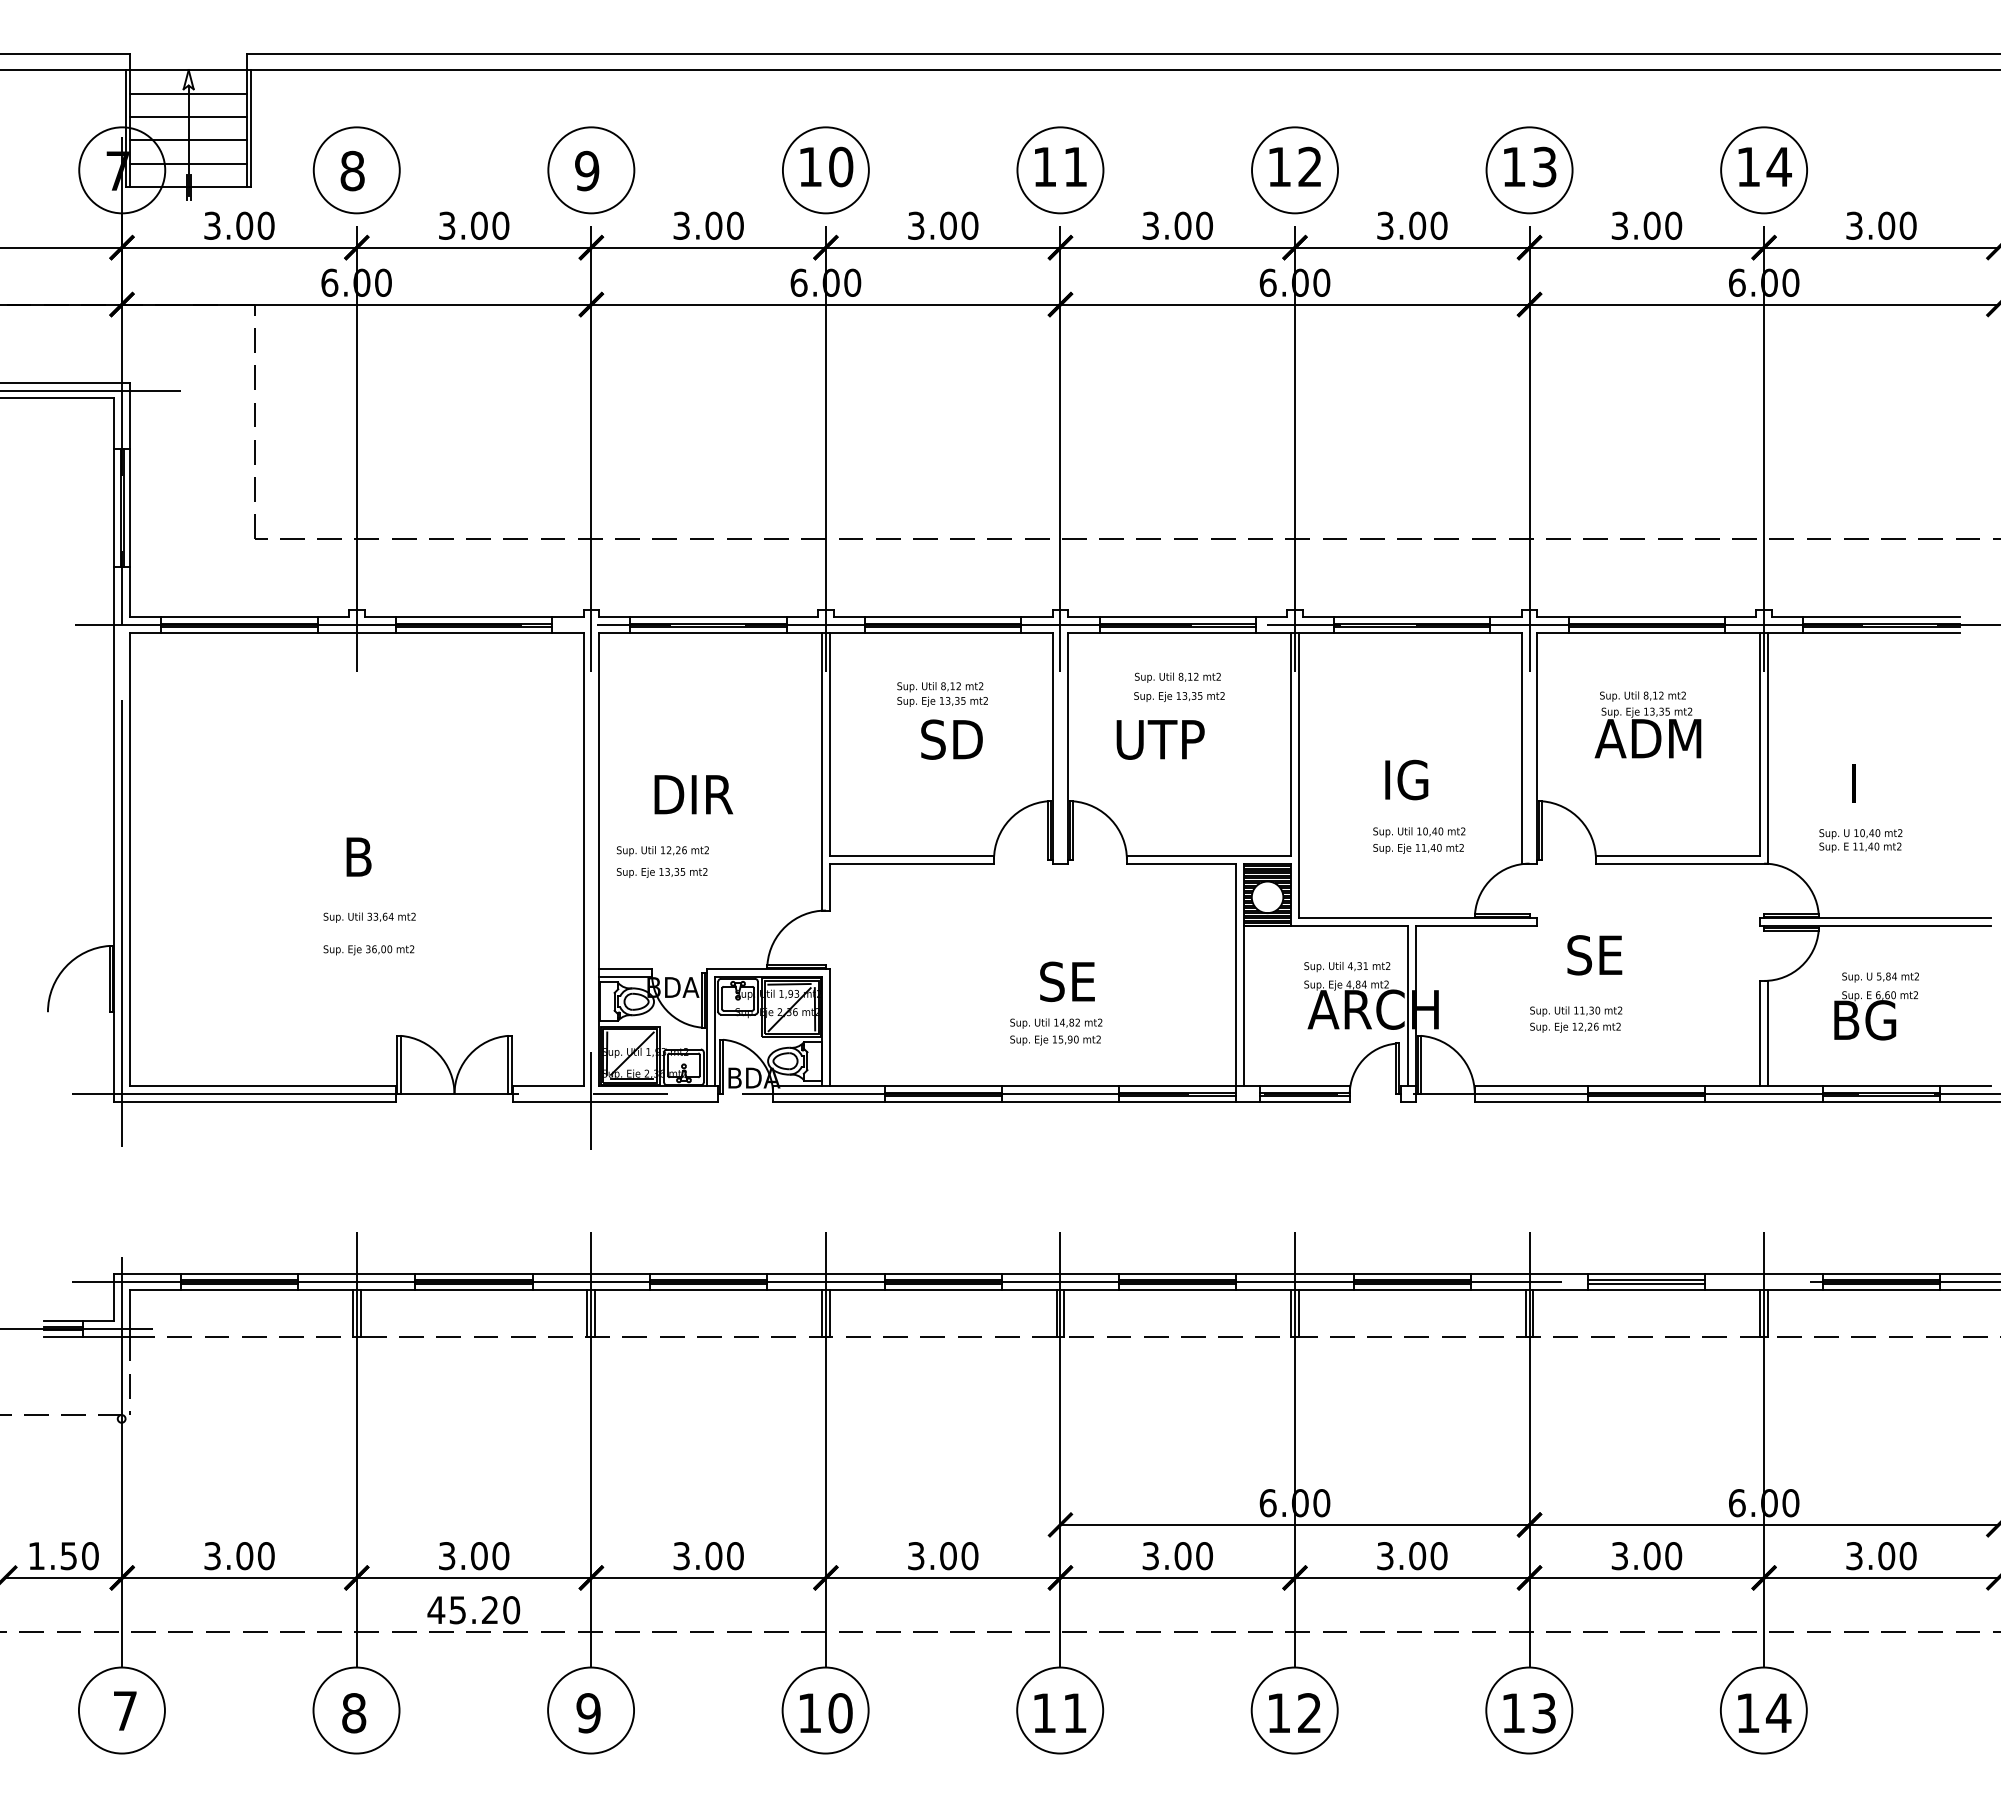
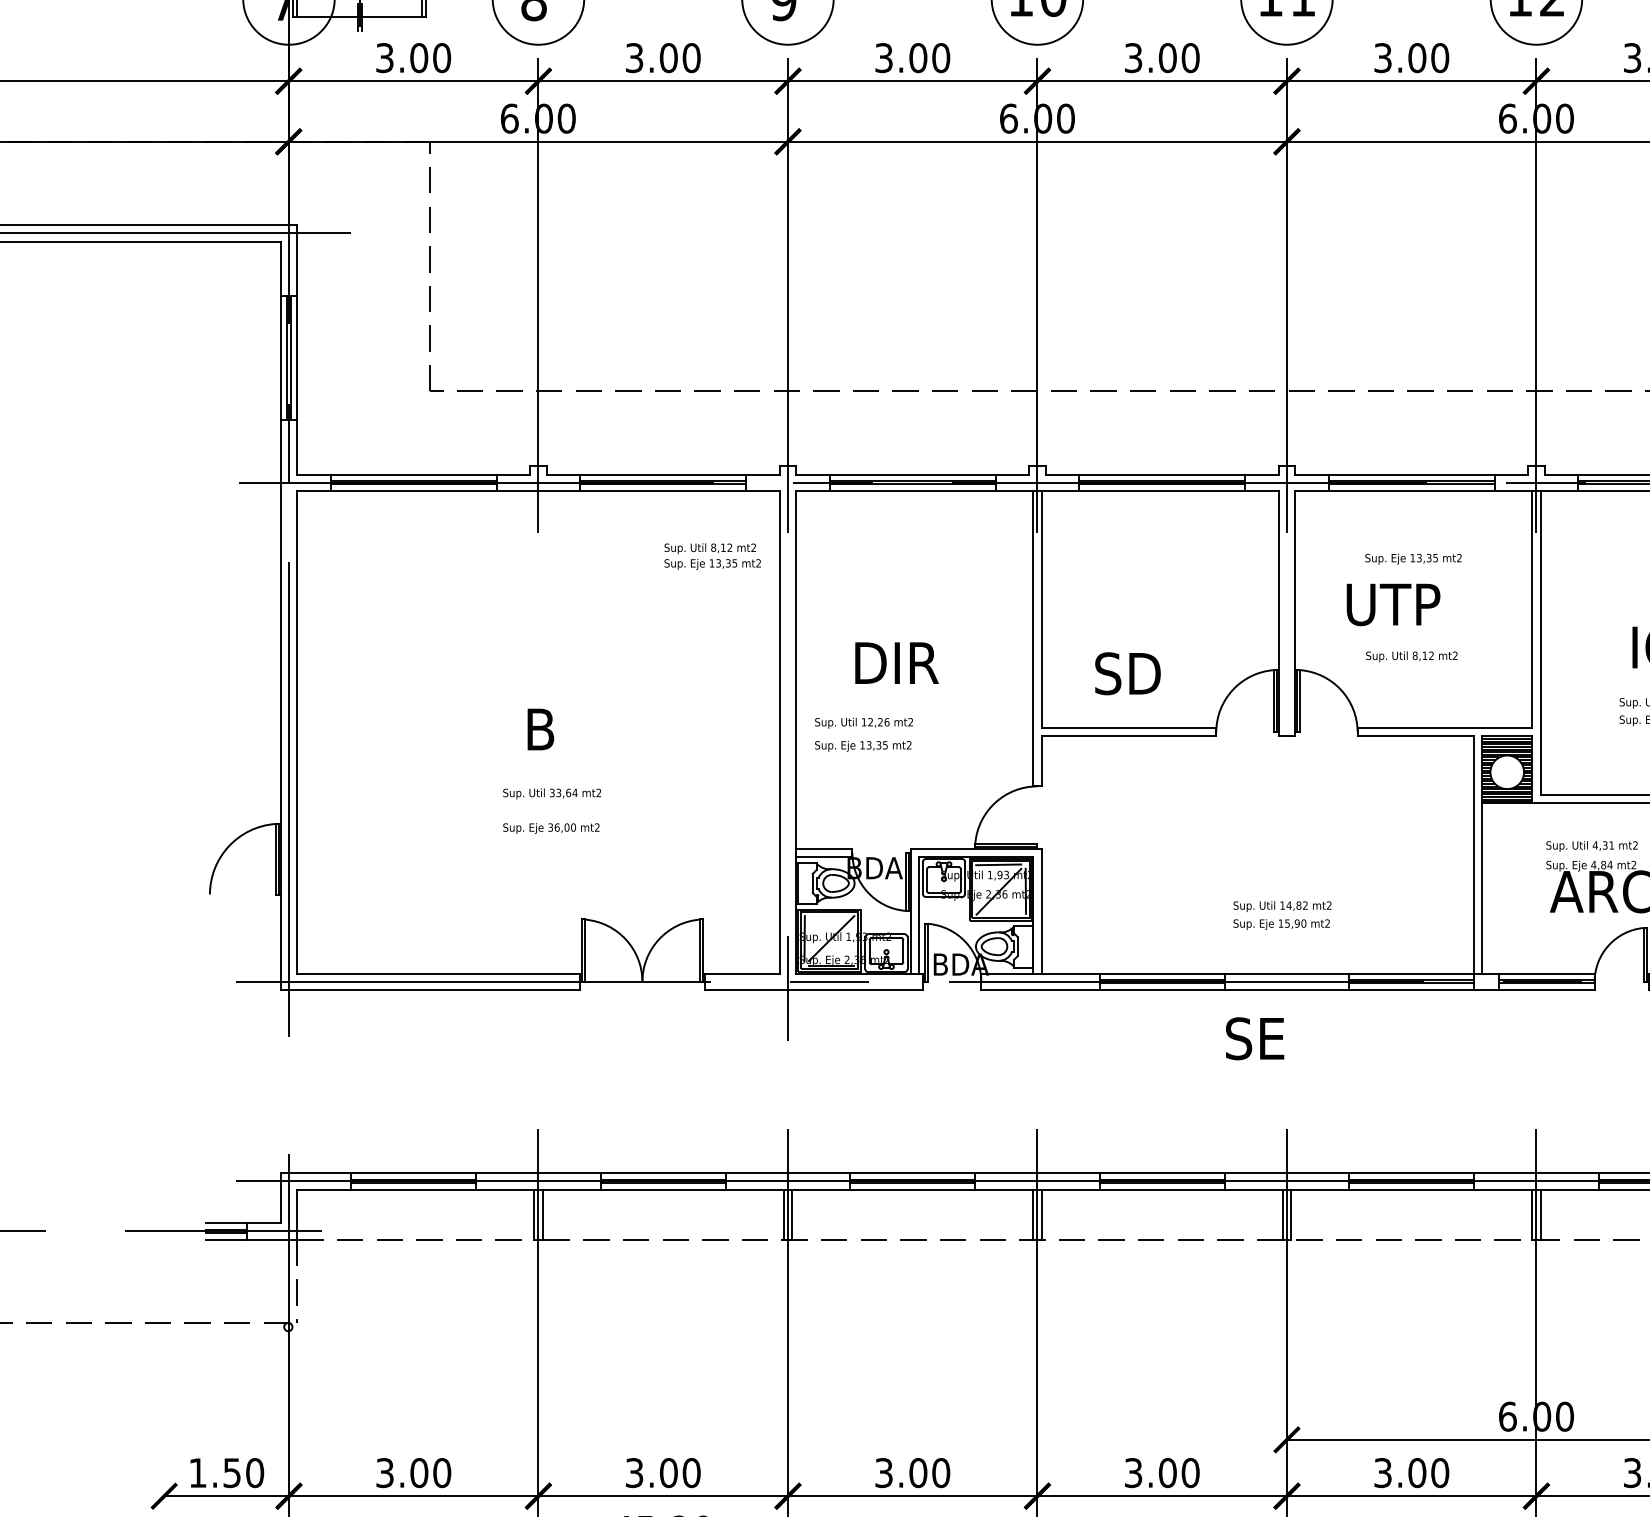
text: (1177, 677) -> (1411, 656), moved
text: (942, 694) -> (712, 556), moved
text: (951, 739) -> (1127, 673), moved
text: (1067, 981) -> (1255, 1038), moved

